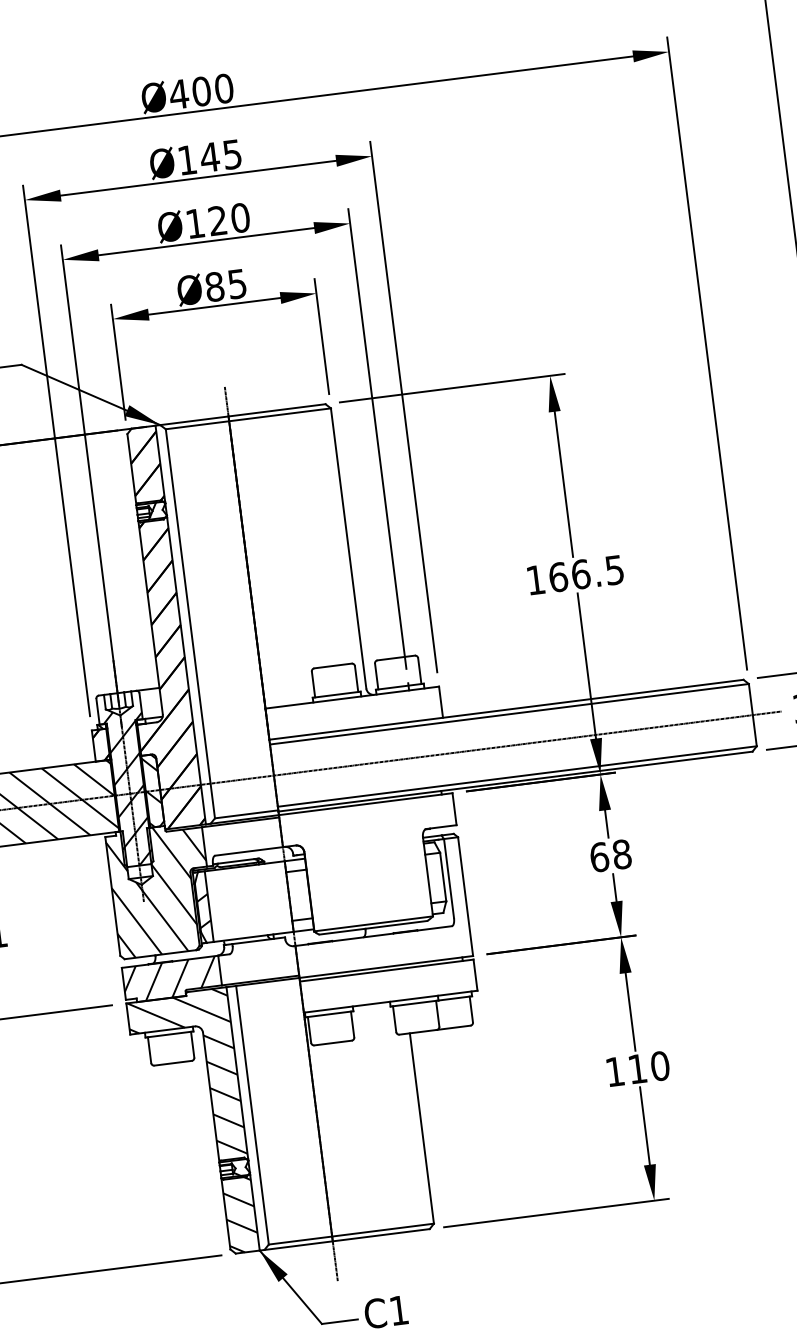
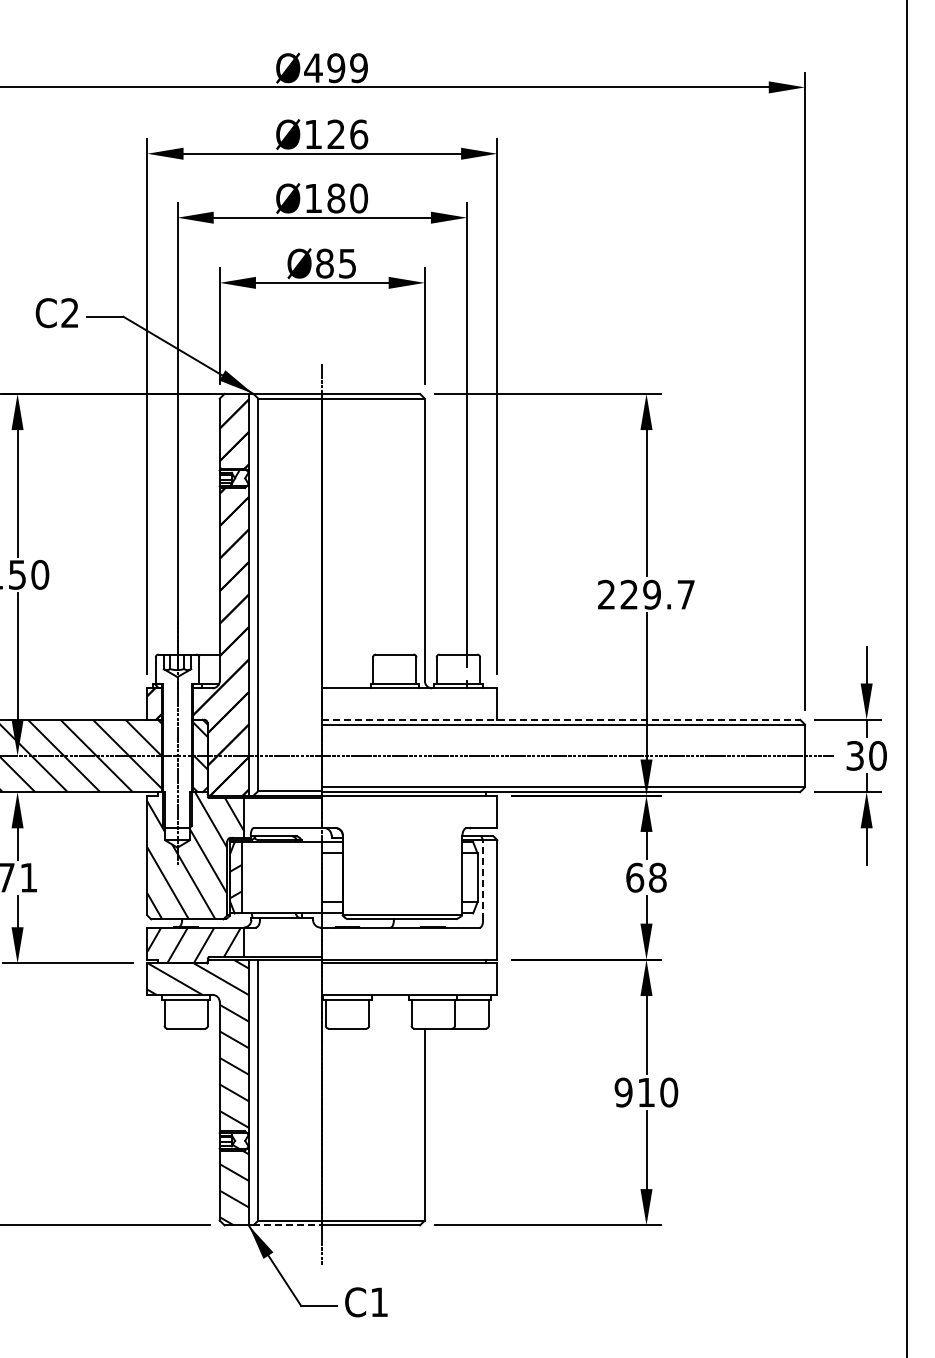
text: (212, 90) -> (347, 68), Ø400 -> Ø499
text: (221, 155) -> (347, 134), Ø145 -> Ø126
text: (218, 220) -> (336, 198), Ø120 -> Ø180
text: (575, 574) -> (646, 594), 166.5 -> 229.7
line: (506, 709) -> (561, 719), solid -> dashed
hatch: (131, 788) -> (179, 750), removed
line: (449, 879) -> (483, 880), solid -> dashed
text: (614, 1071) -> (623, 1092), 110 -> 910
line: (299, 1245) -> (288, 1225), solid -> dashed

